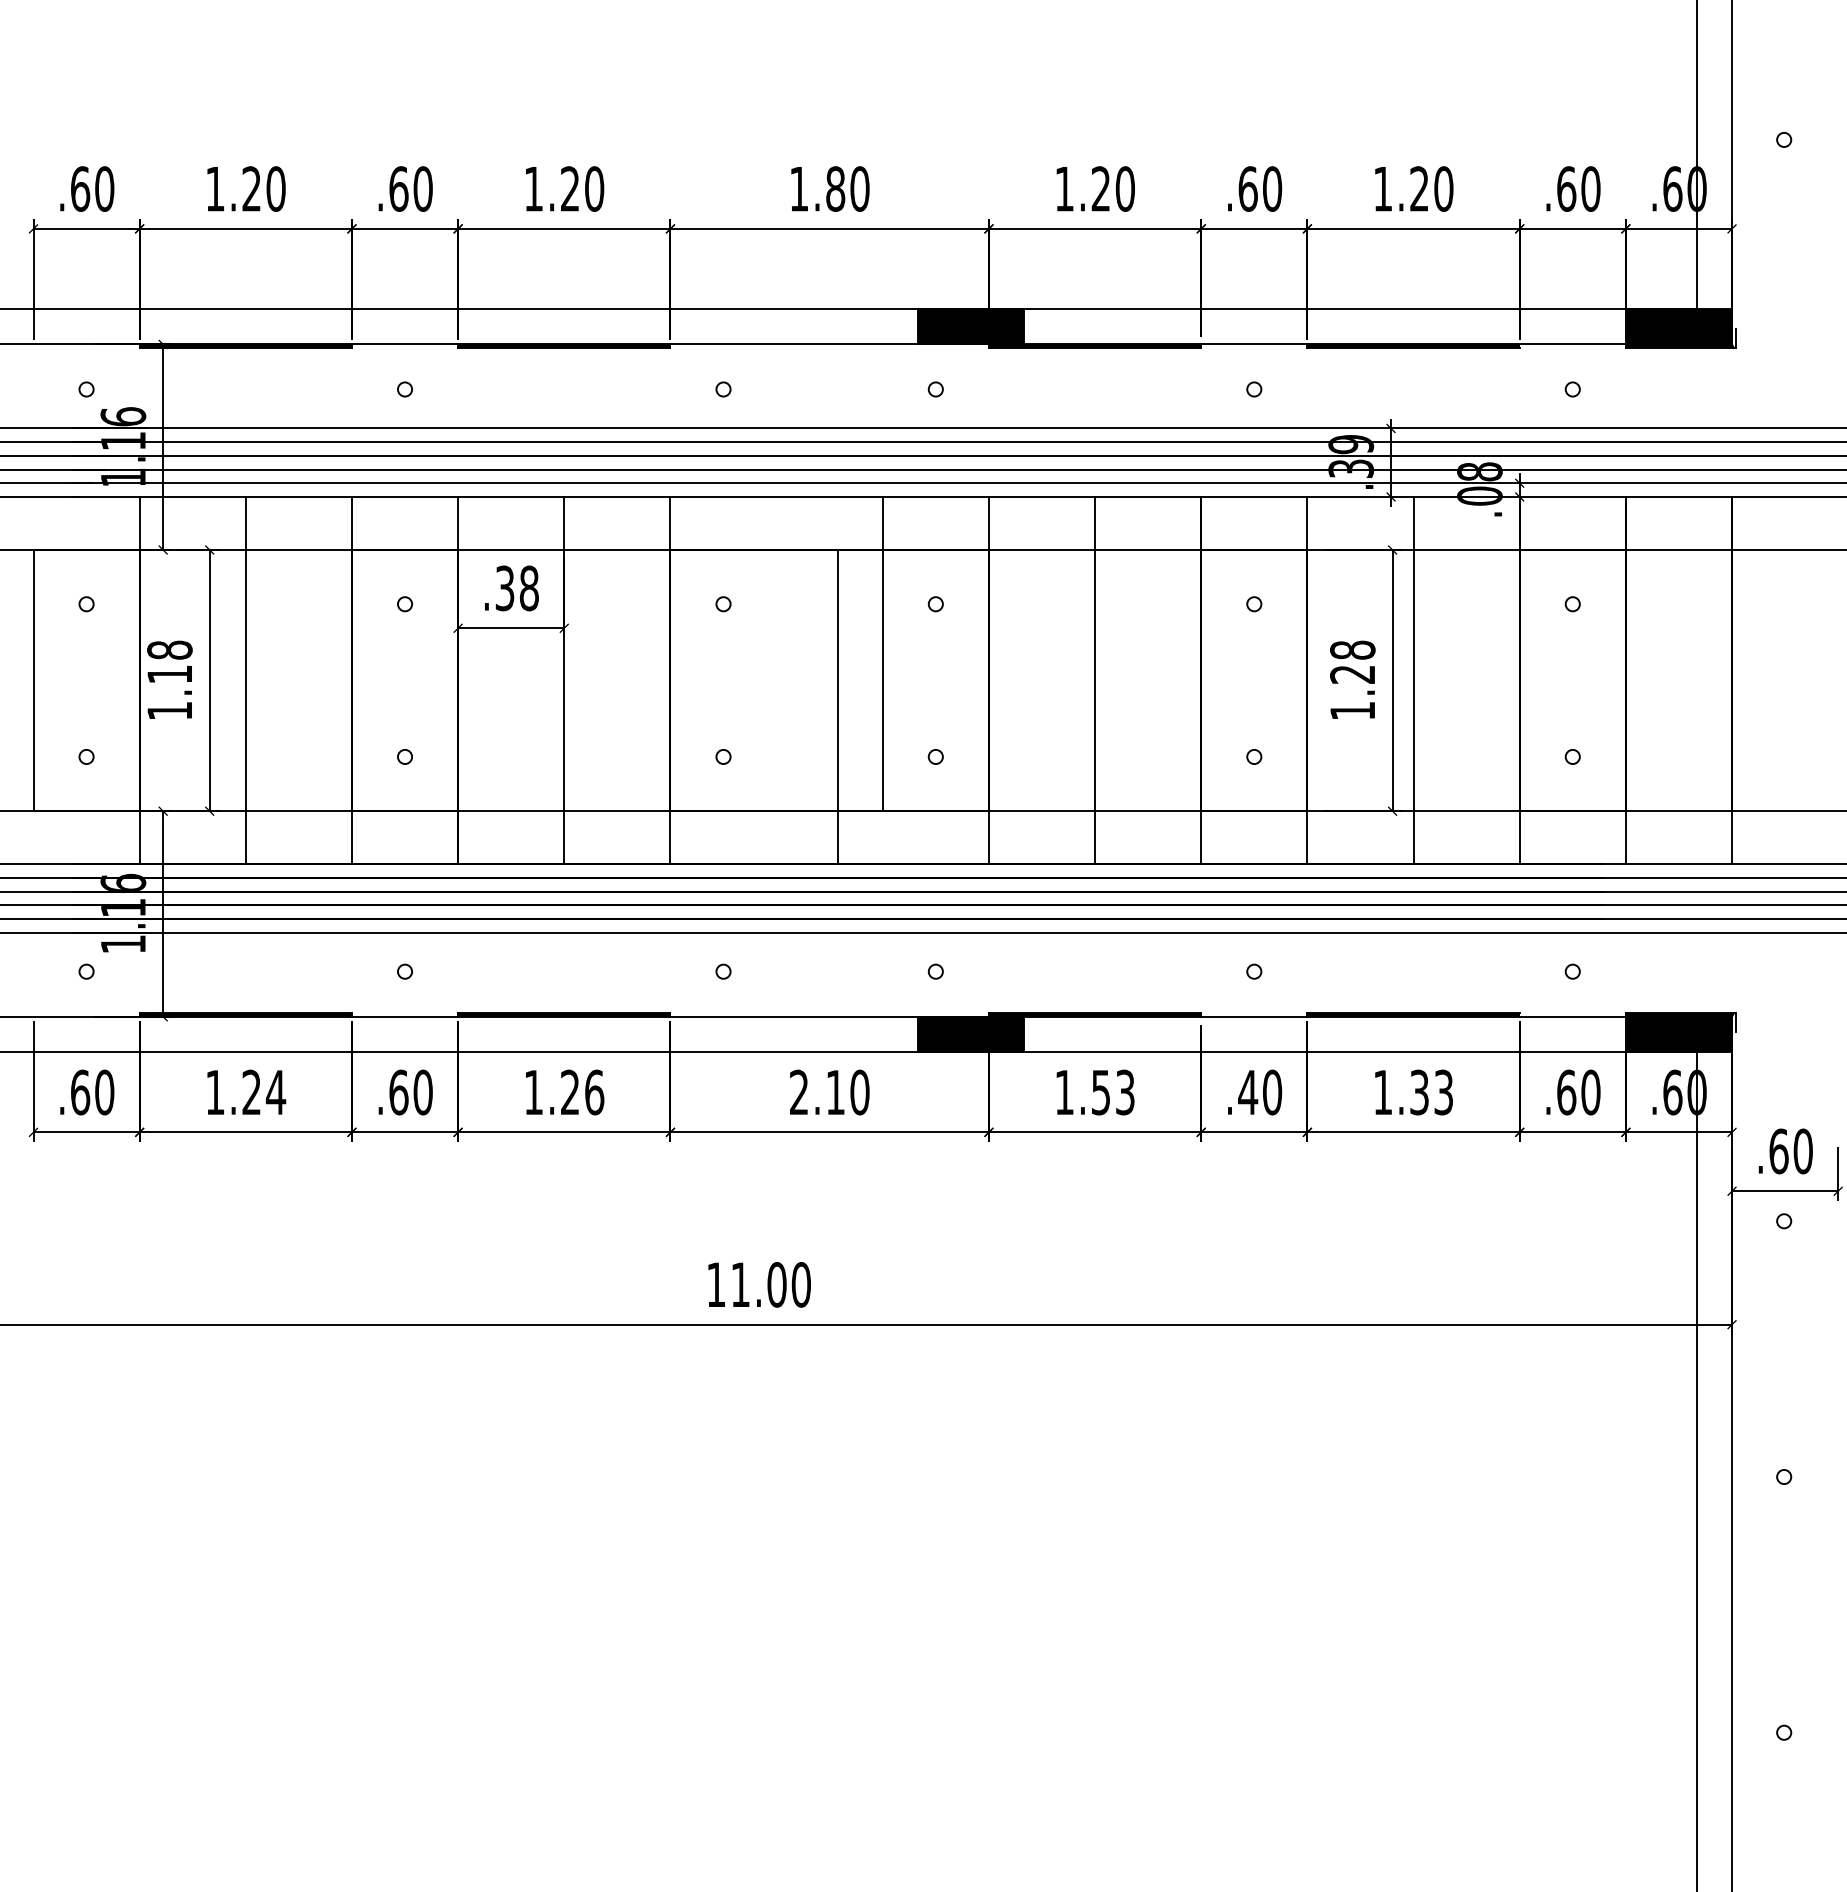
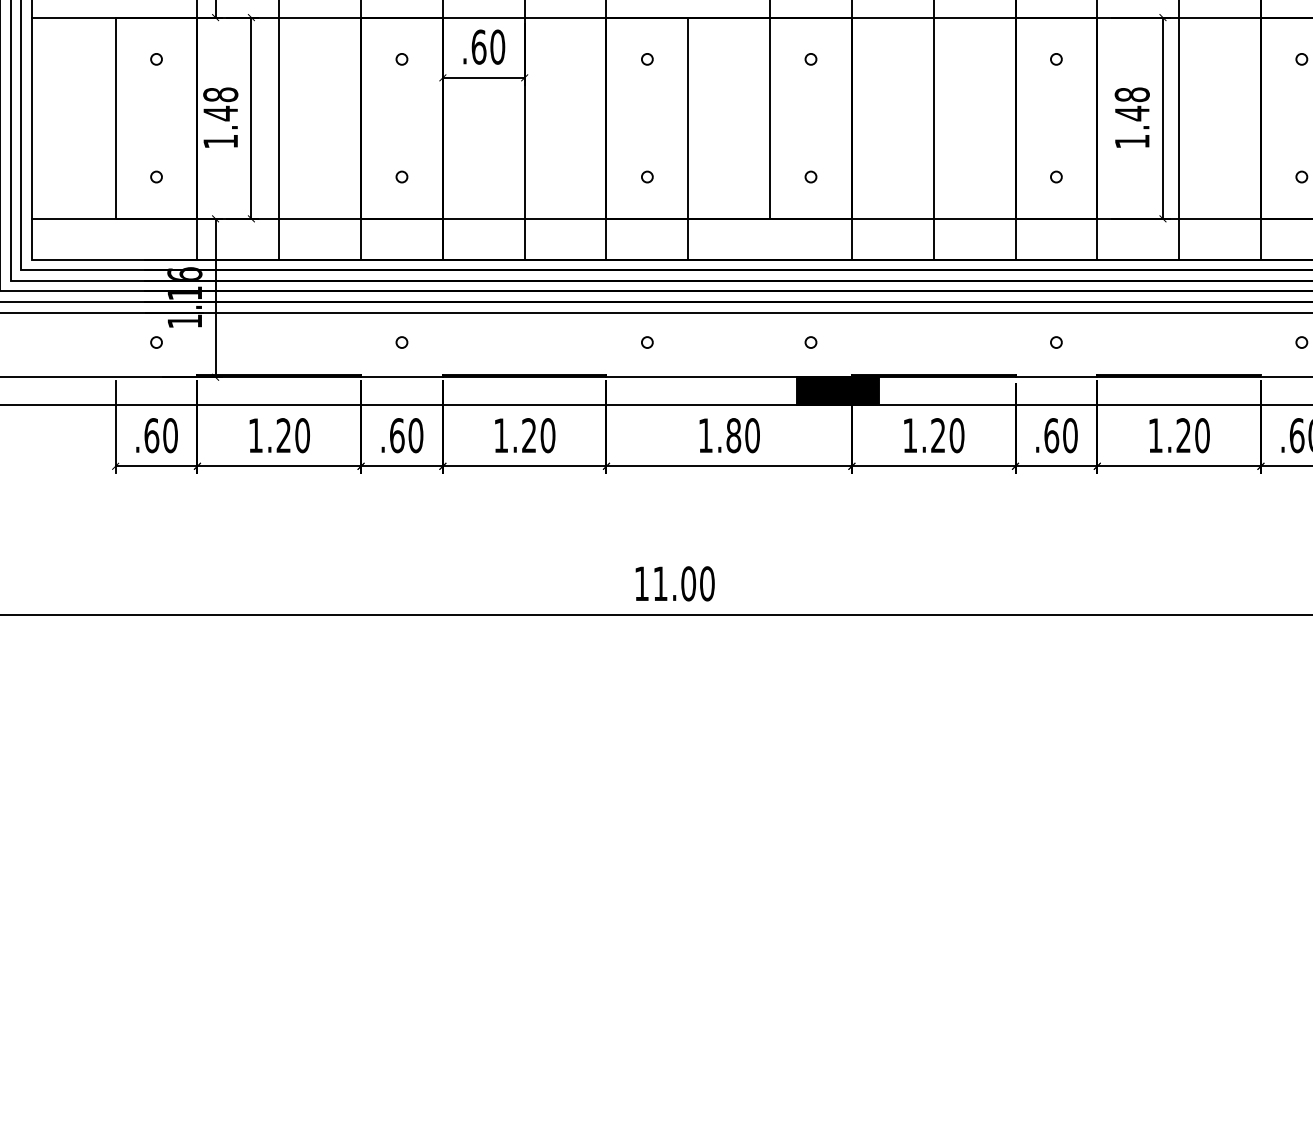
text: (516, 588) -> (487, 47), .38 -> .60
text: (169, 674) -> (220, 113), 1.18 -> 1.48
text: (1352, 674) -> (1132, 113), 1.28 -> 1.48
line: (837, 707) -> (688, 138), moved
text: (276, 1092) -> (302, 435), 1.24 -> 1.20
text: (594, 1092) -> (547, 435), 1.26 -> 1.20
text: (817, 1092) -> (719, 435), 2.10 -> 1.80
text: (1112, 1092) -> (947, 435), 1.53 -> 1.20
text: (1248, 1092) -> (1051, 435), .40 -> .60
text: (1431, 1092) -> (1192, 435), 1.33 -> 1.20

